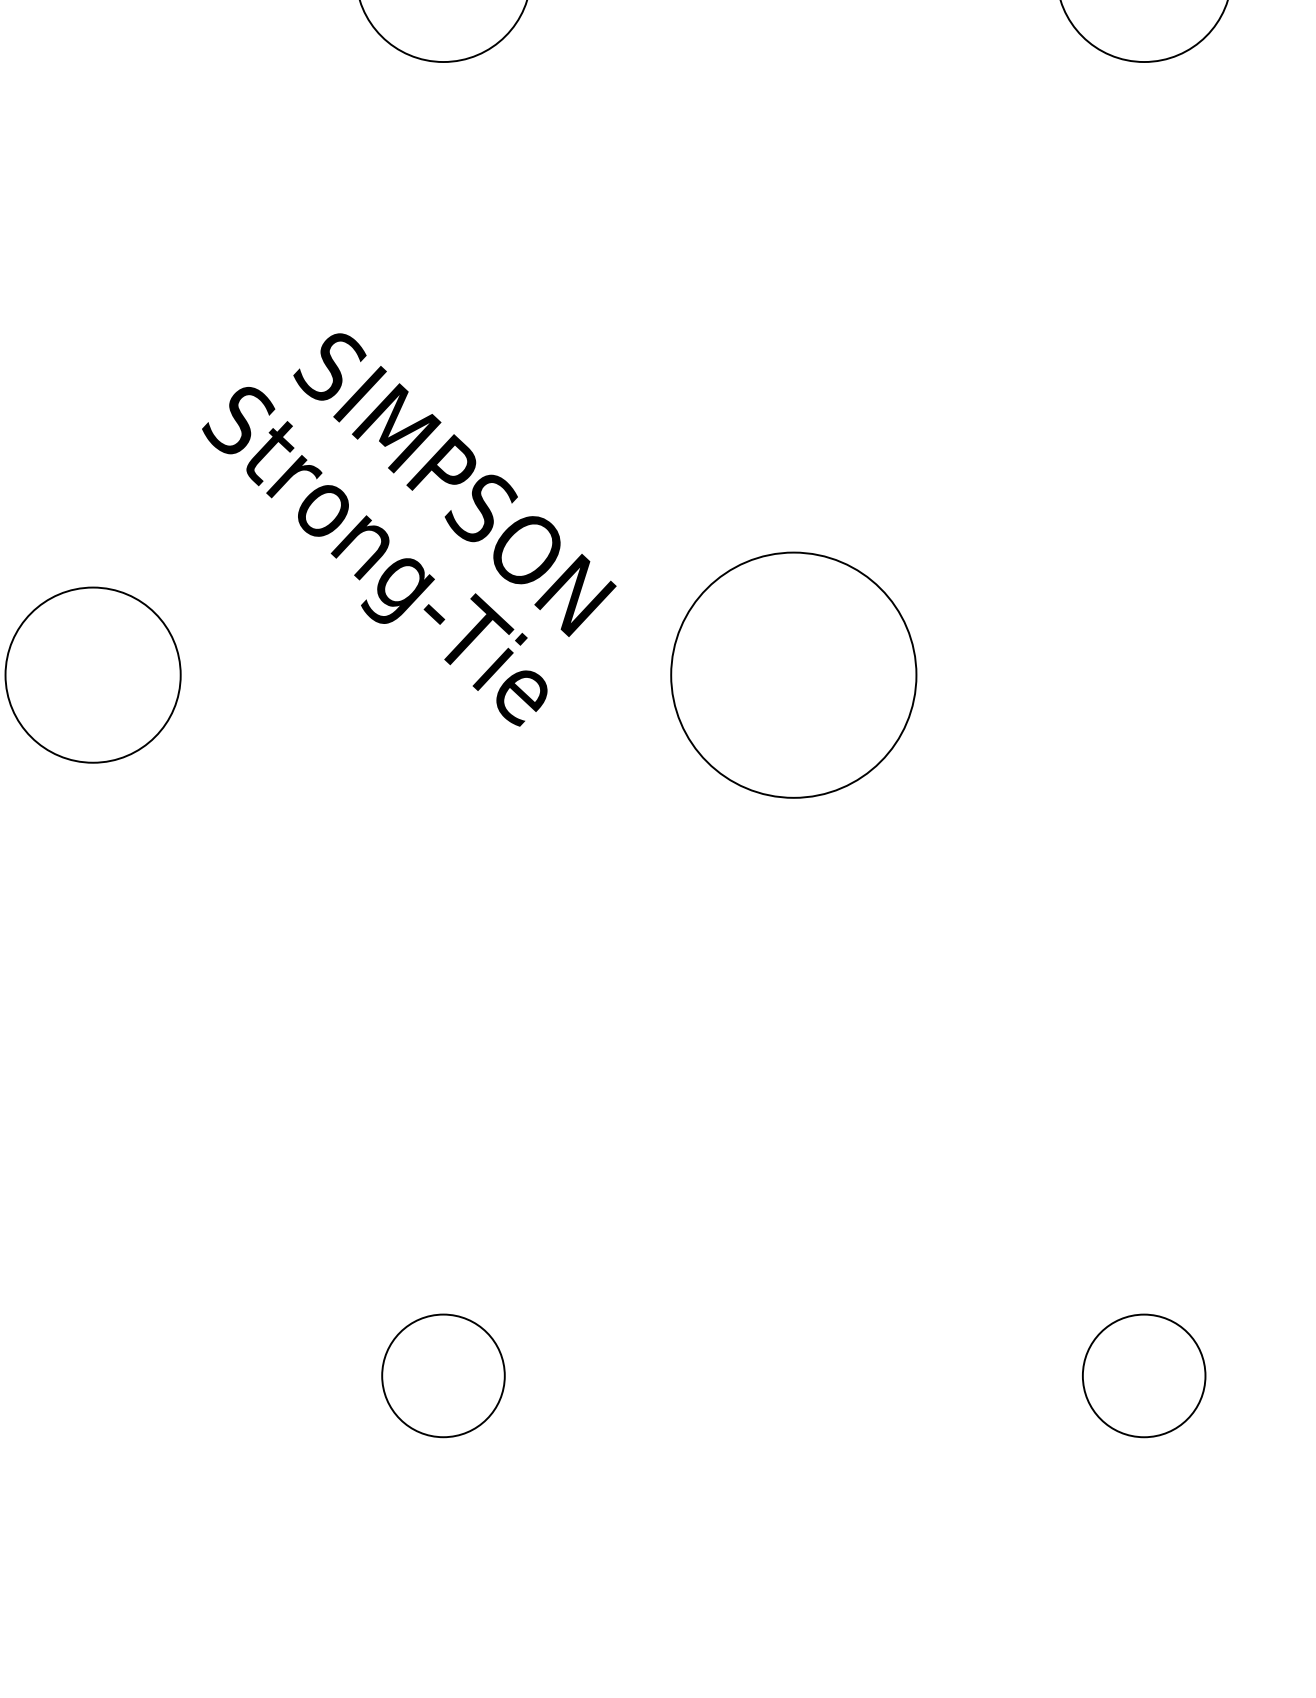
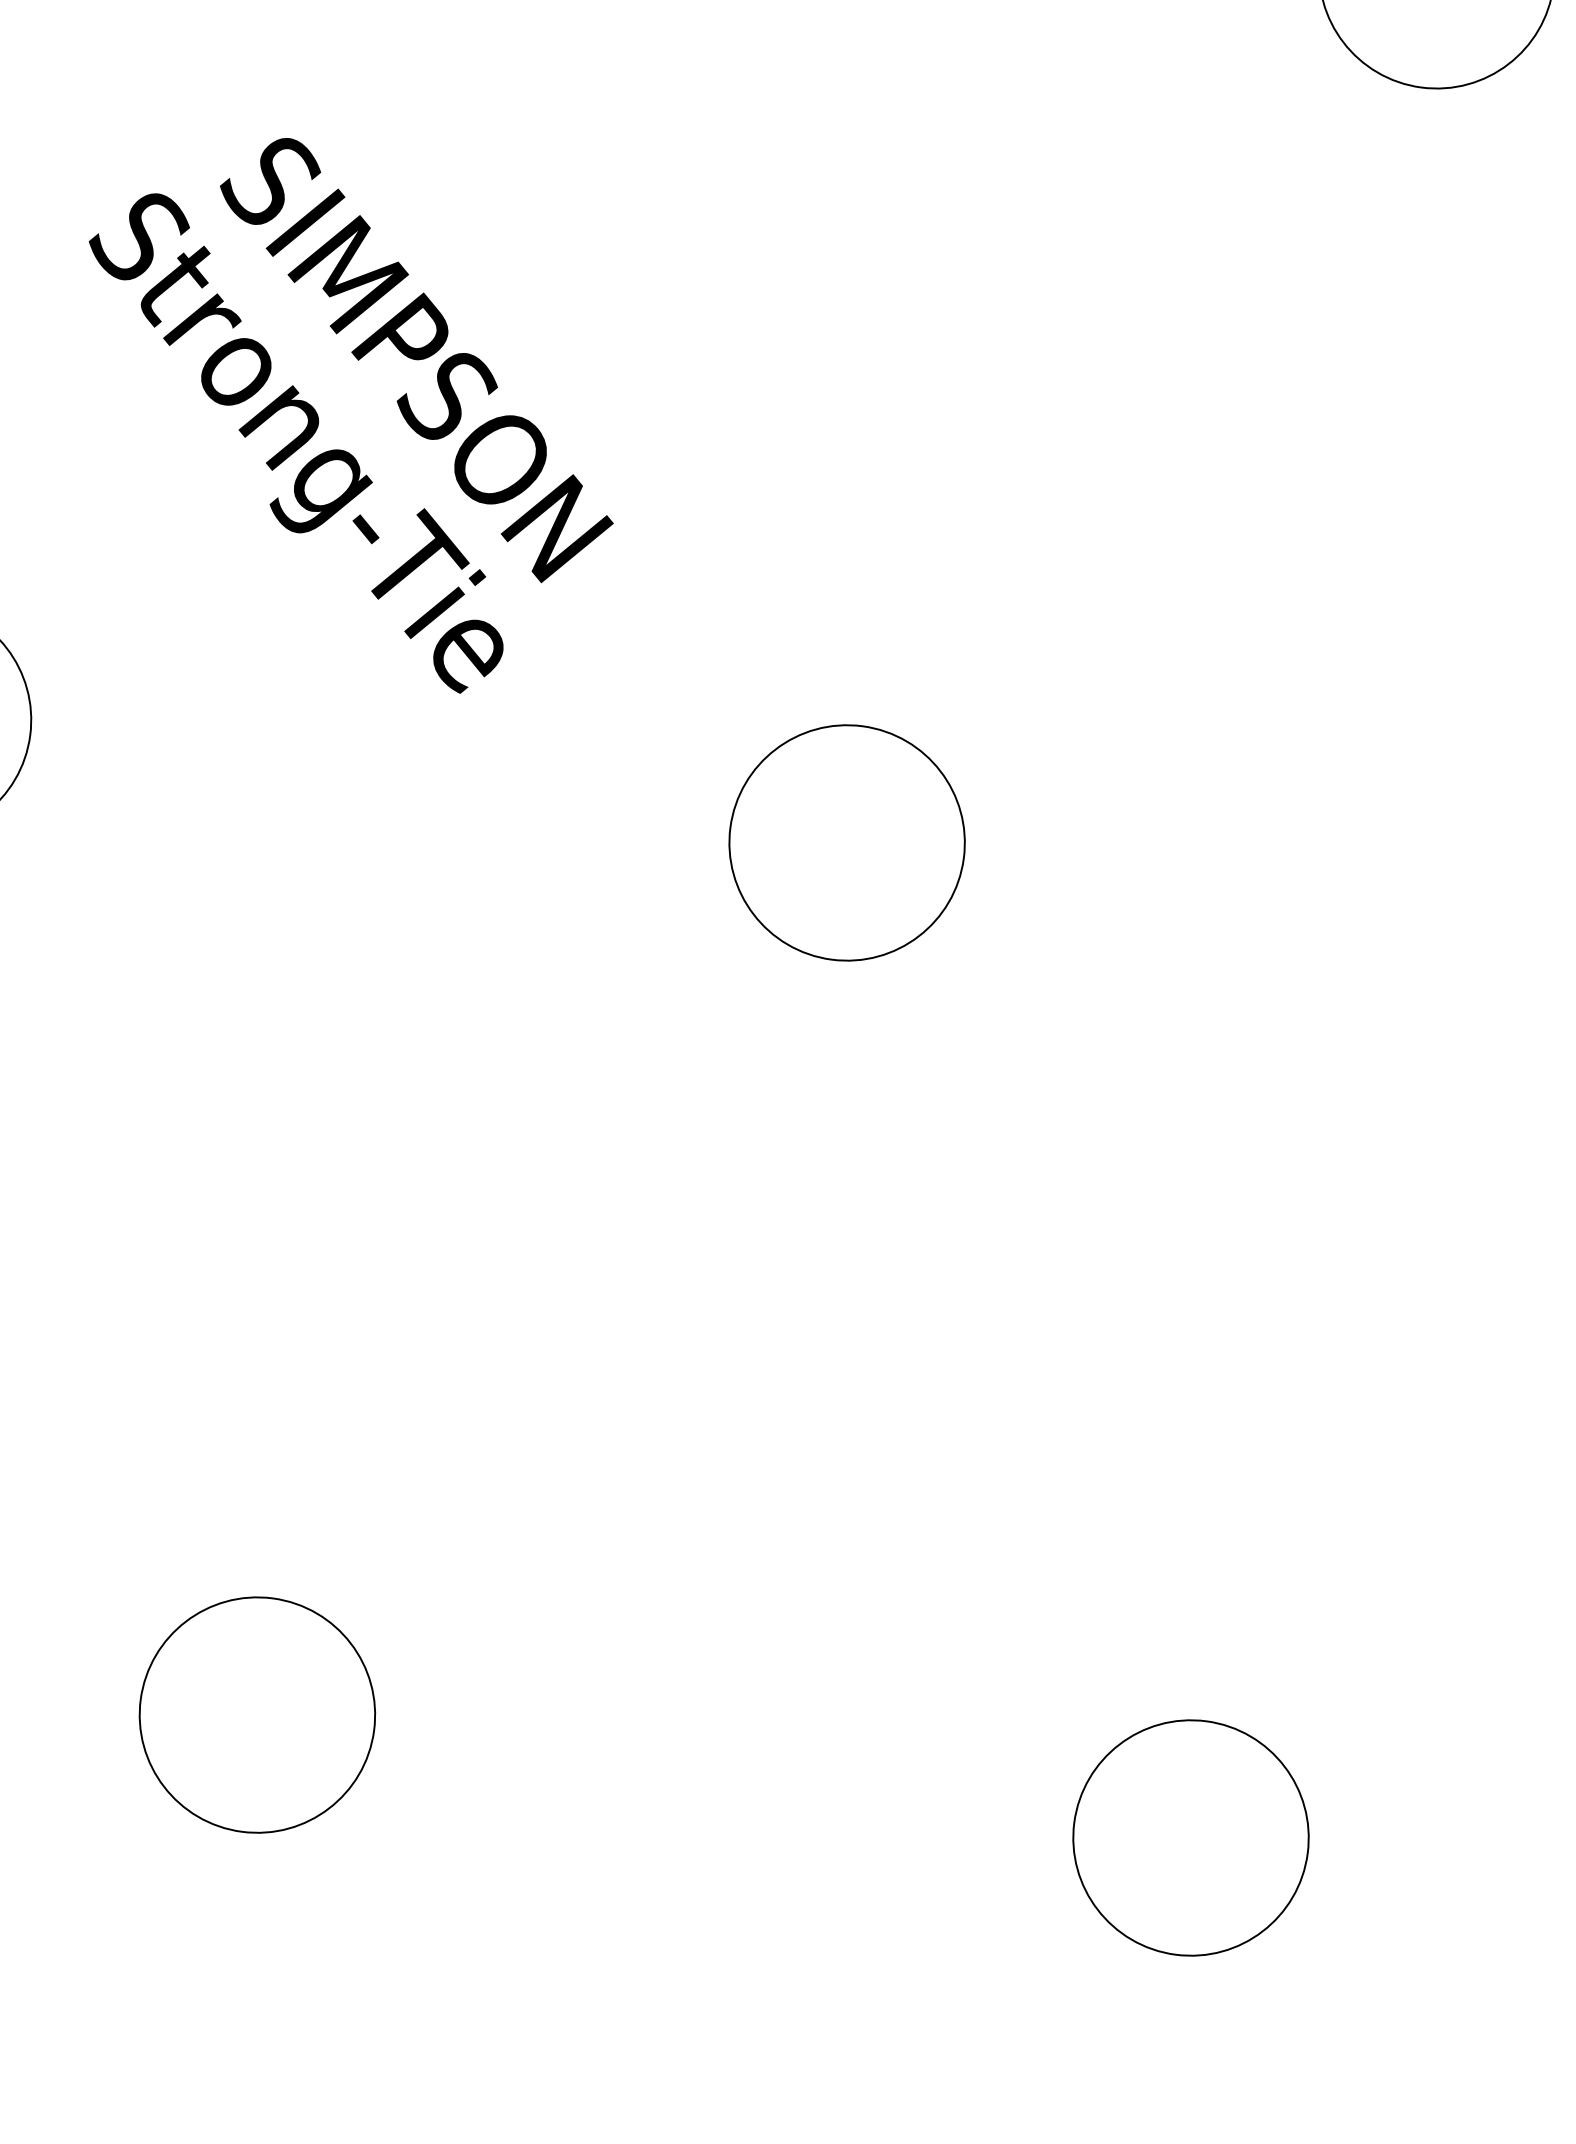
text: (409, 529) -> (347, 411), moved
circle: (793, 674) -> (846, 842), size x0.71
circle: (443, 1375) -> (257, 1714), size x1.43
circle: (1143, 1375) -> (1190, 1837), size x1.43

